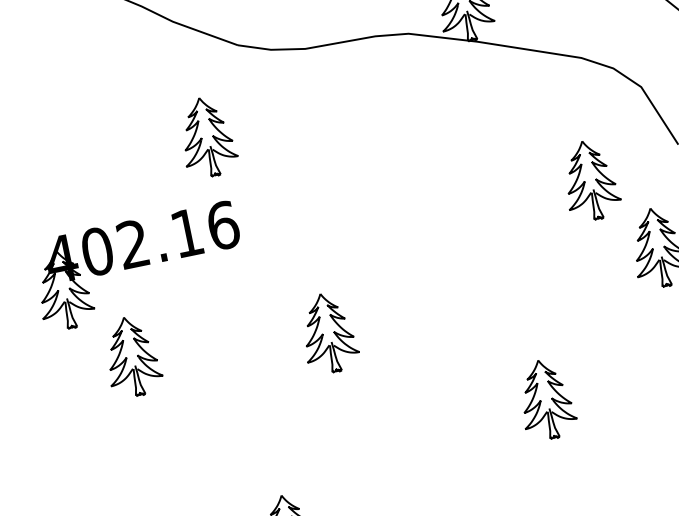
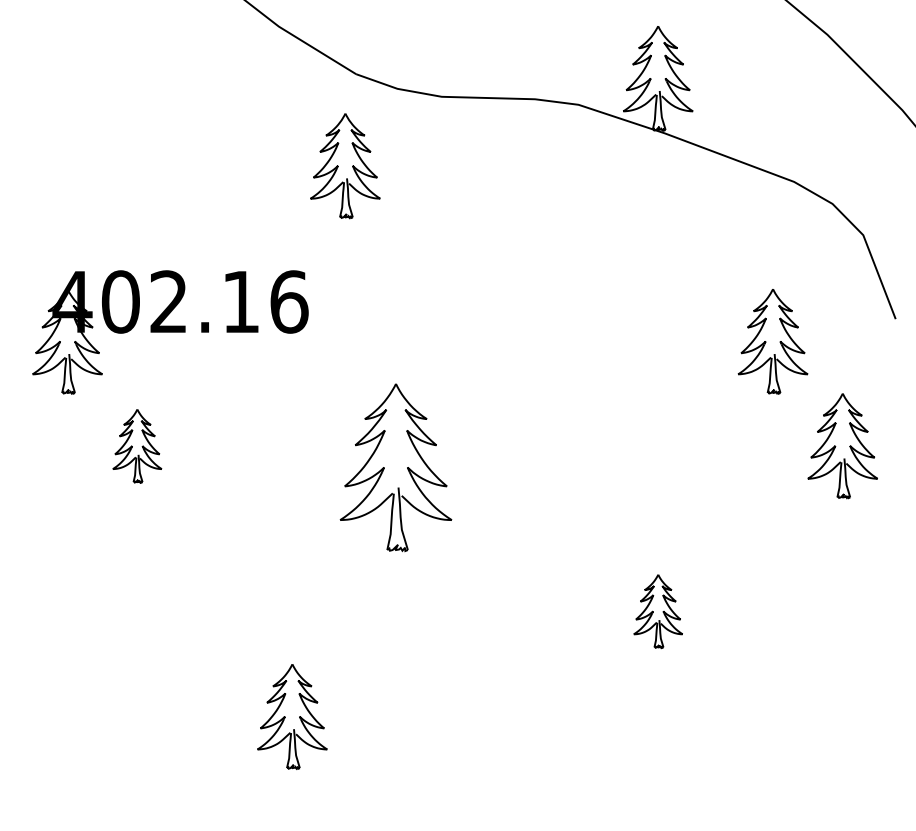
part: (207, 137) -> (345, 166), moved
part: (328, 333) -> (395, 468), size x1.6
part: (132, 356) -> (137, 446), size x0.7
part: (546, 399) -> (658, 611), size x0.7

